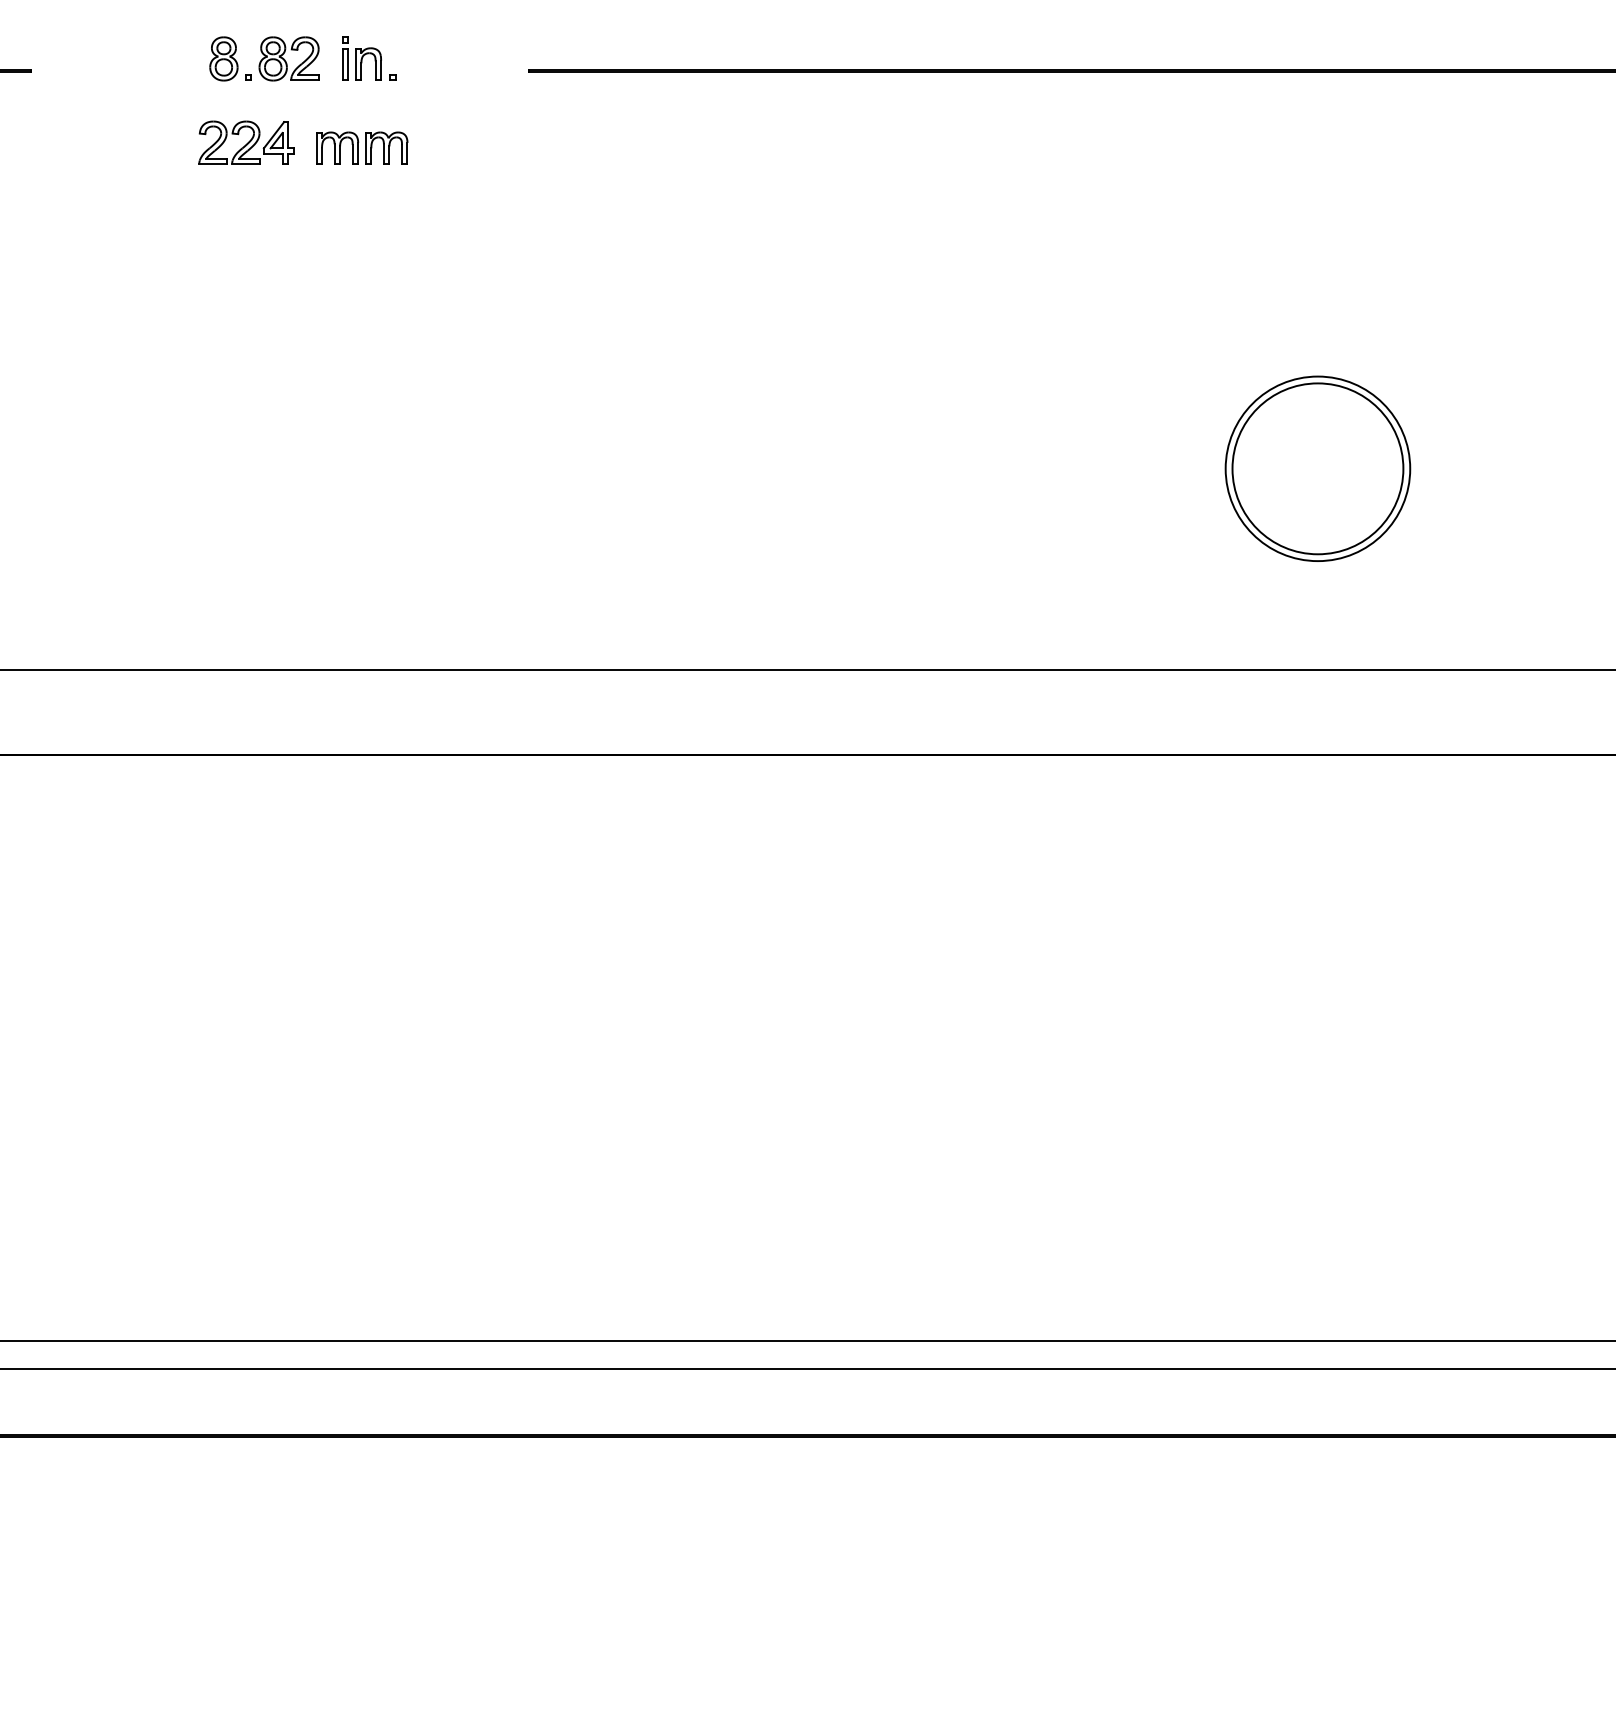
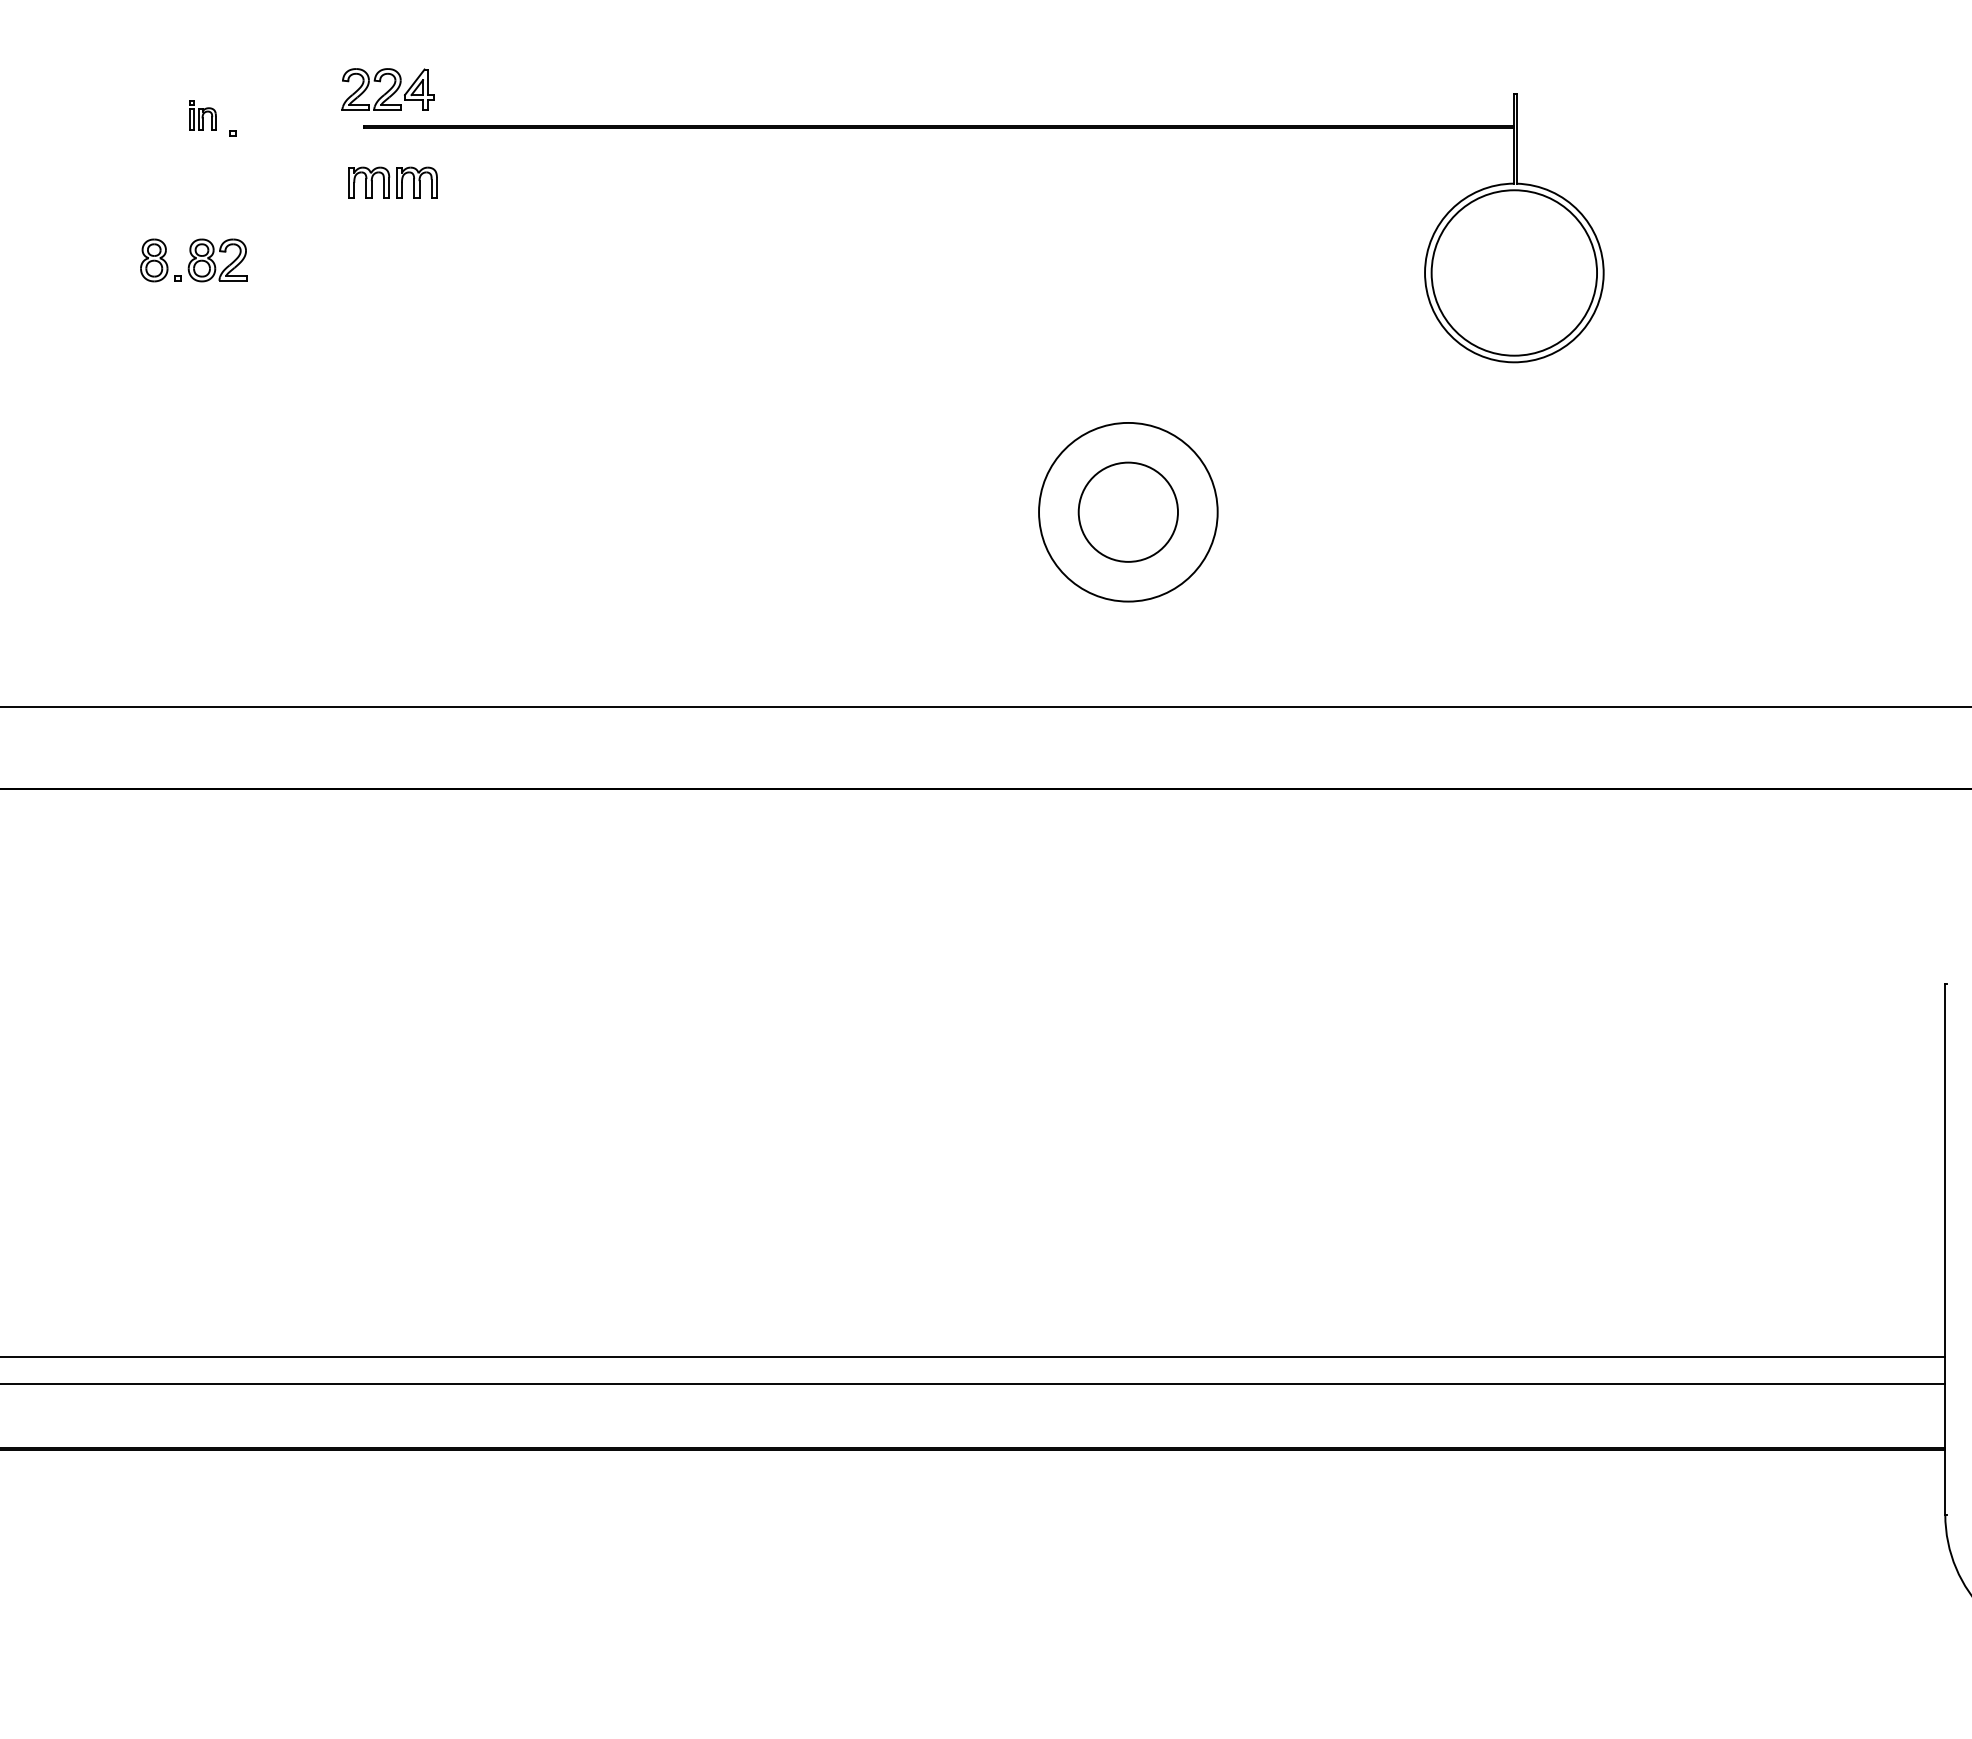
part: (264, 58) -> (193, 260), moved
part: (361, 58) -> (202, 115), size x0.7
part: (245, 142) -> (387, 89), moved
part: (361, 147) -> (392, 182), moved
circle: (1318, 468) -> (1128, 511), size x0.6

